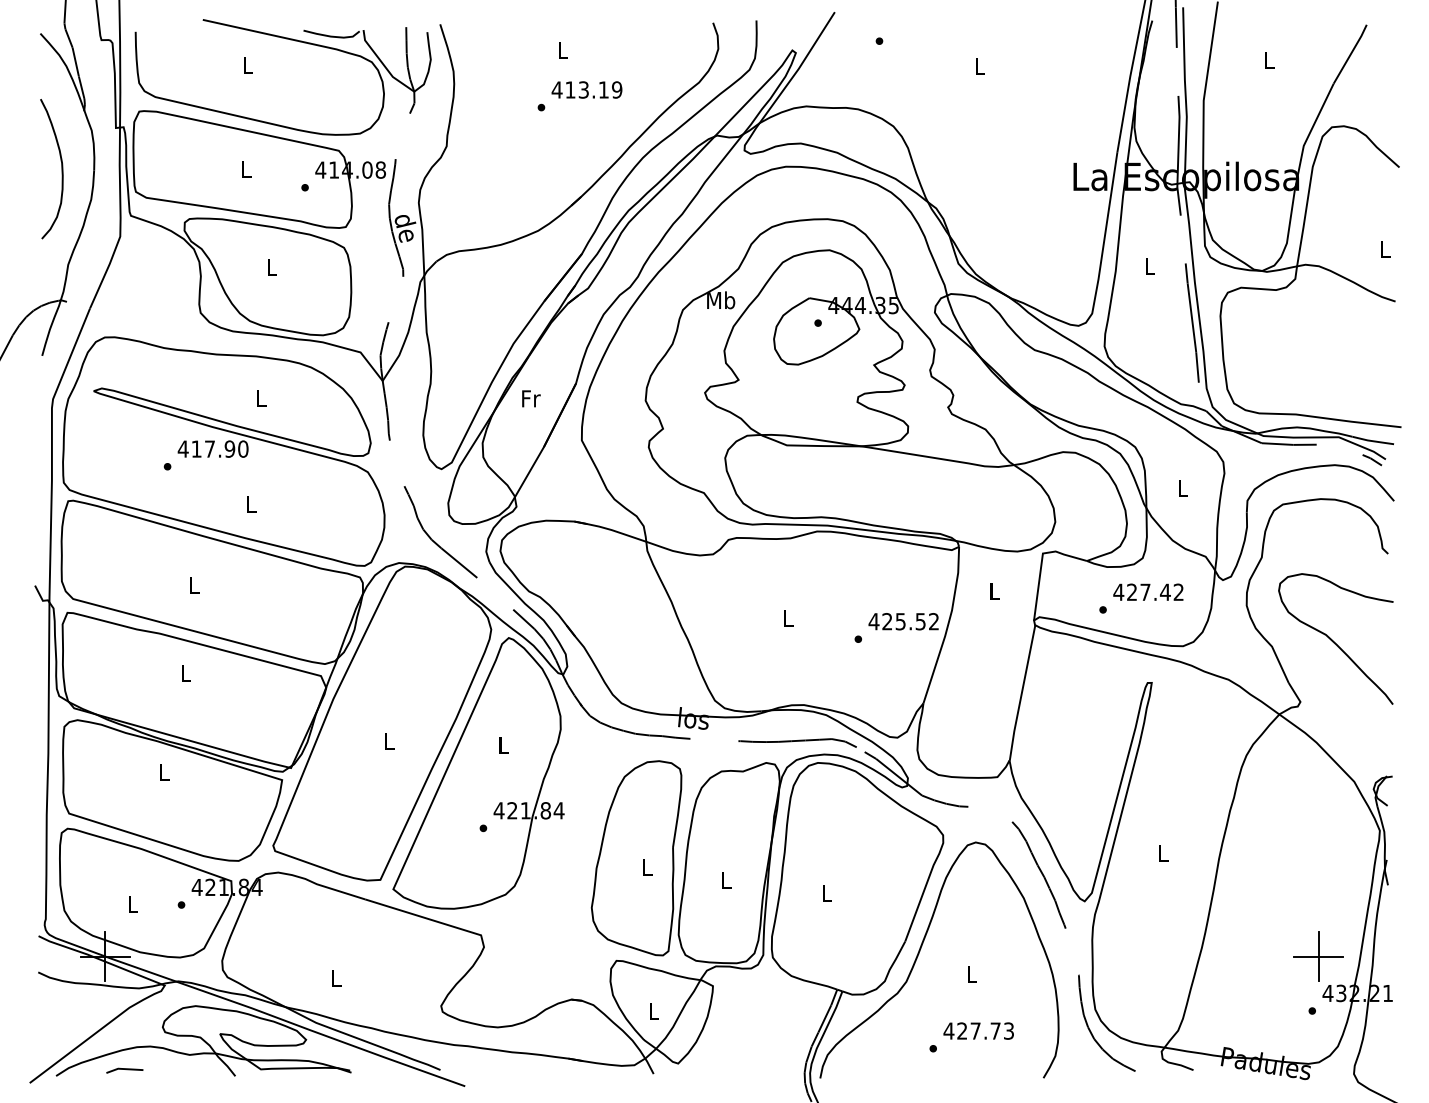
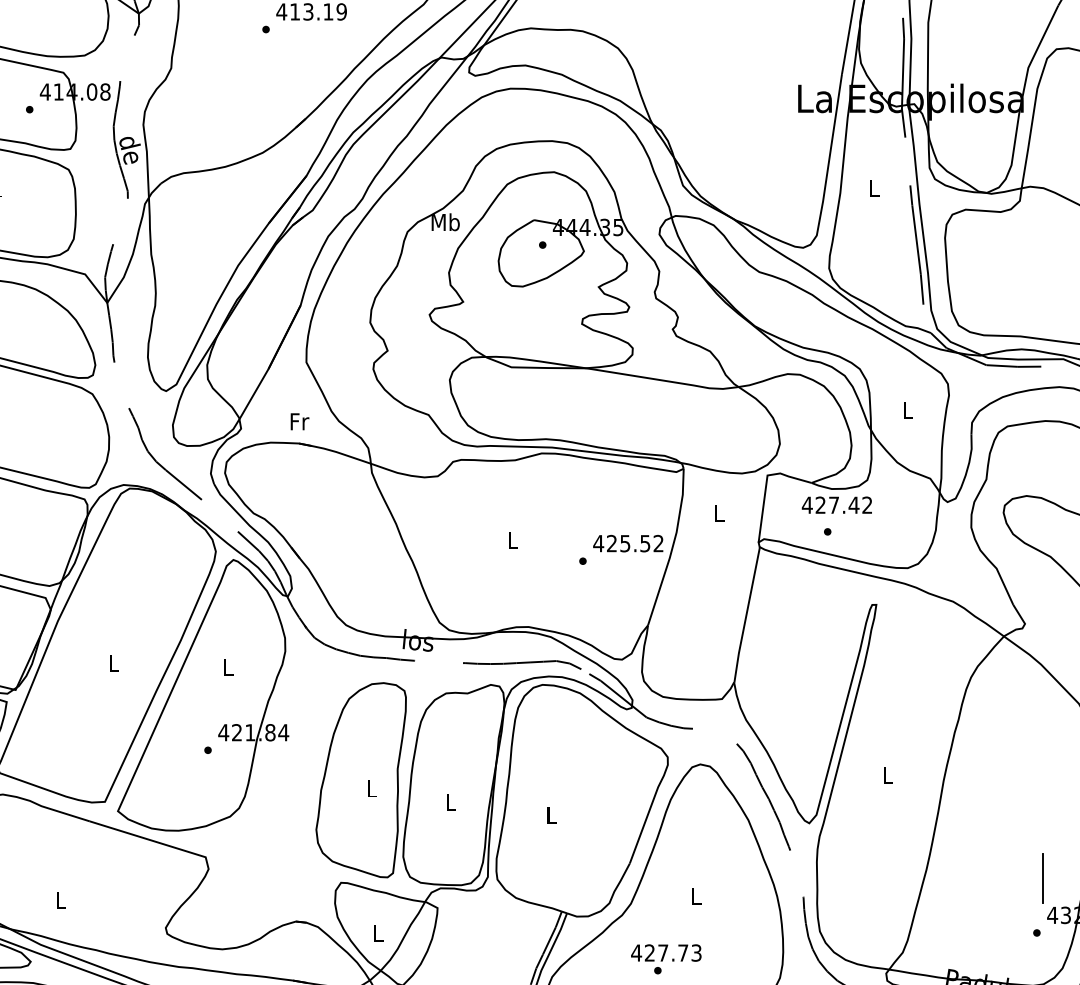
text: (531, 398) -> (300, 421), moved
text: (1148, 591) -> (837, 504), moved
line: (1318, 956) -> (1043, 878), removed
text: (978, 1030) -> (666, 952), moved

